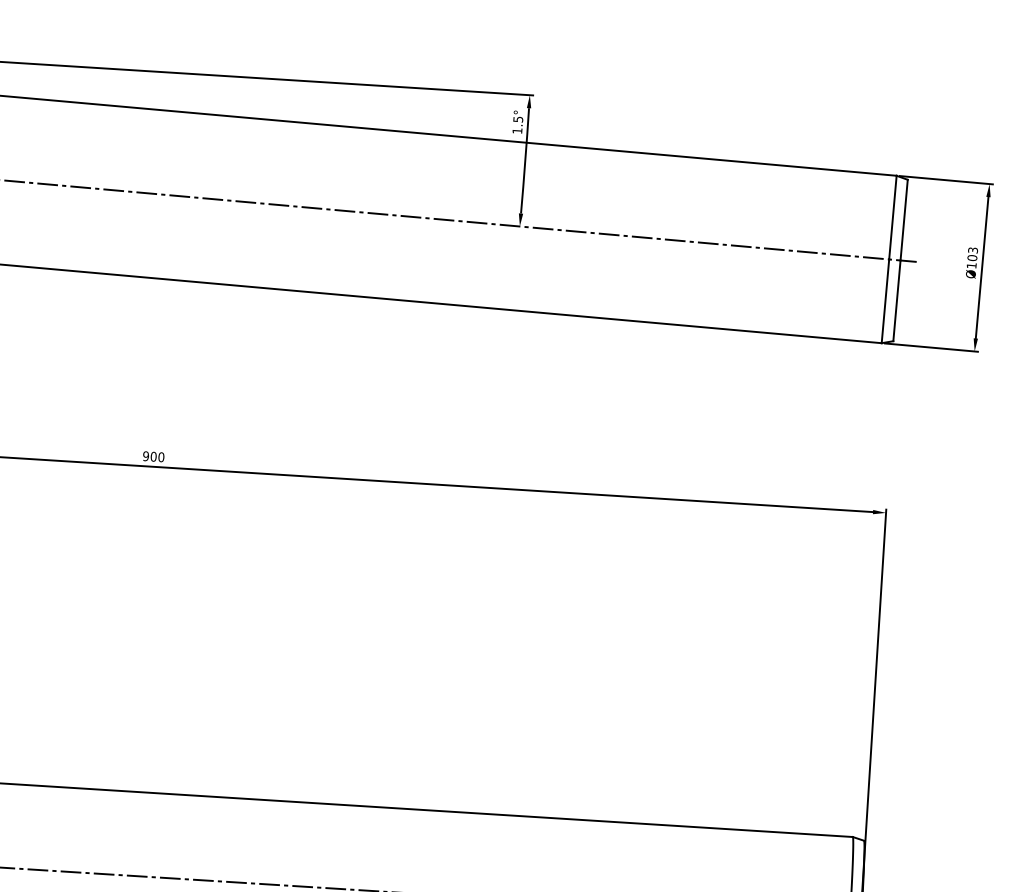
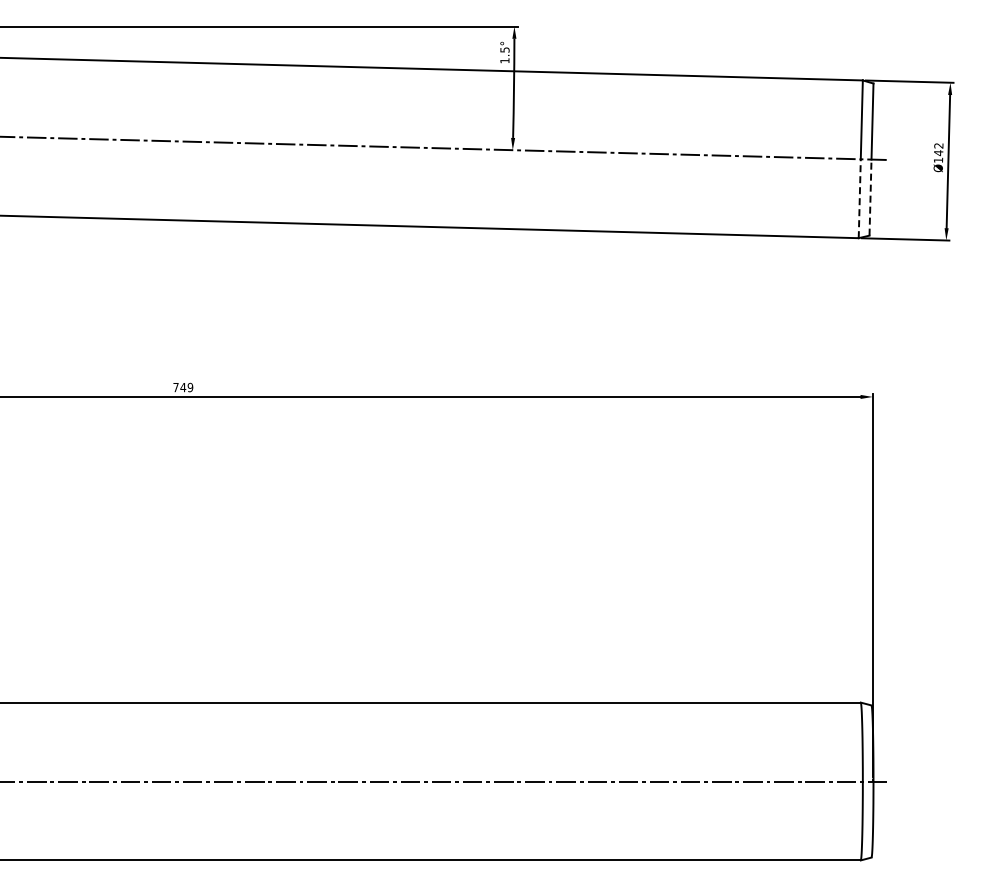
text: (972, 254) -> (938, 149), Ø103 -> Ø142
line: (896, 300) -> (870, 197), solid -> dashed
line: (885, 301) -> (859, 198), solid -> dashed
text: (153, 456) -> (183, 387), 900 -> 749

